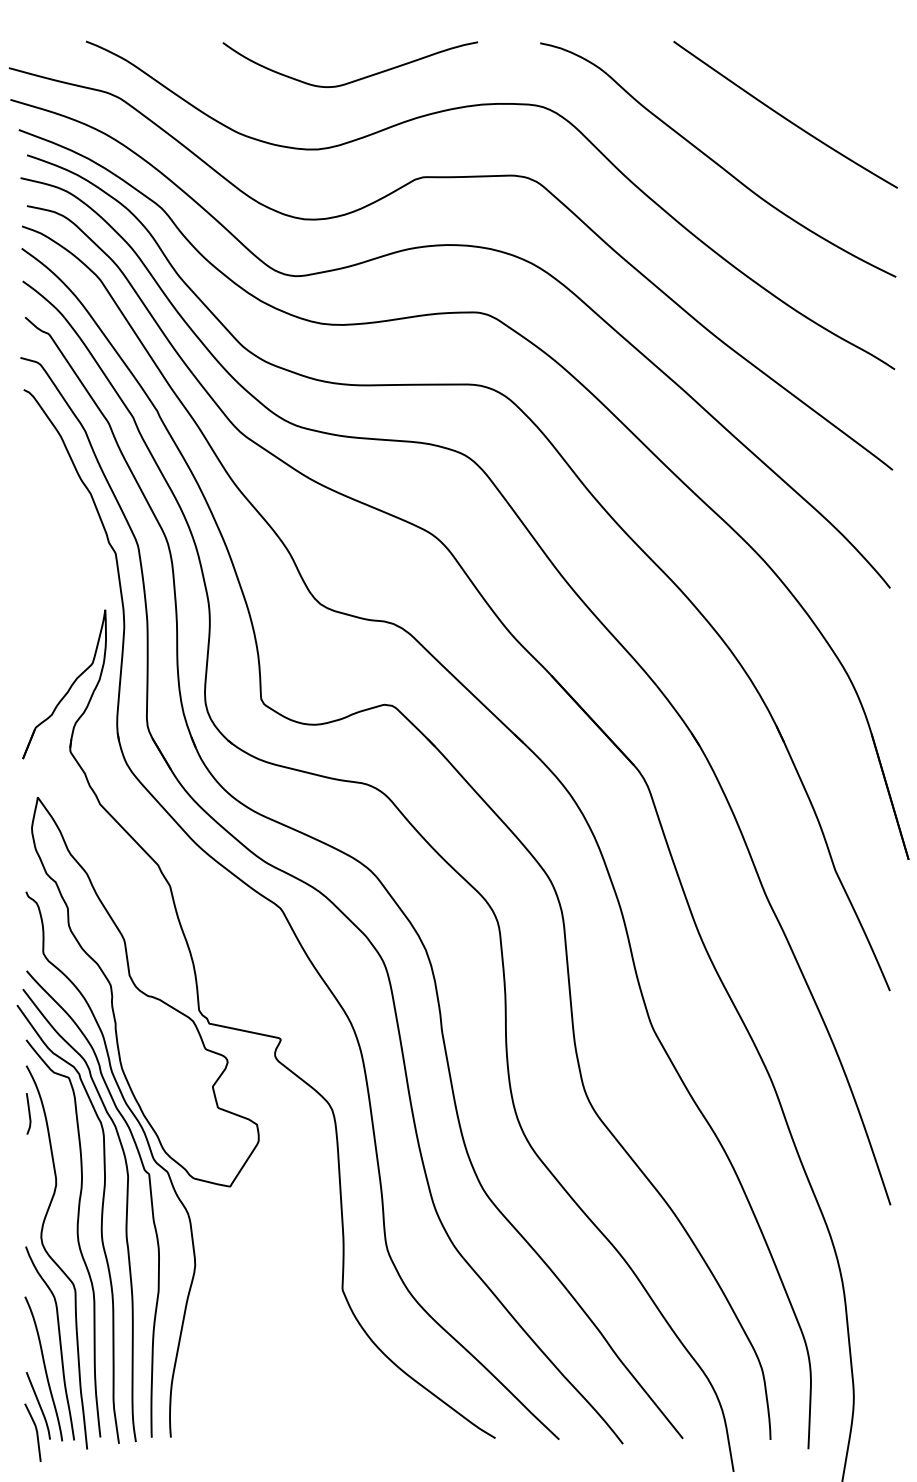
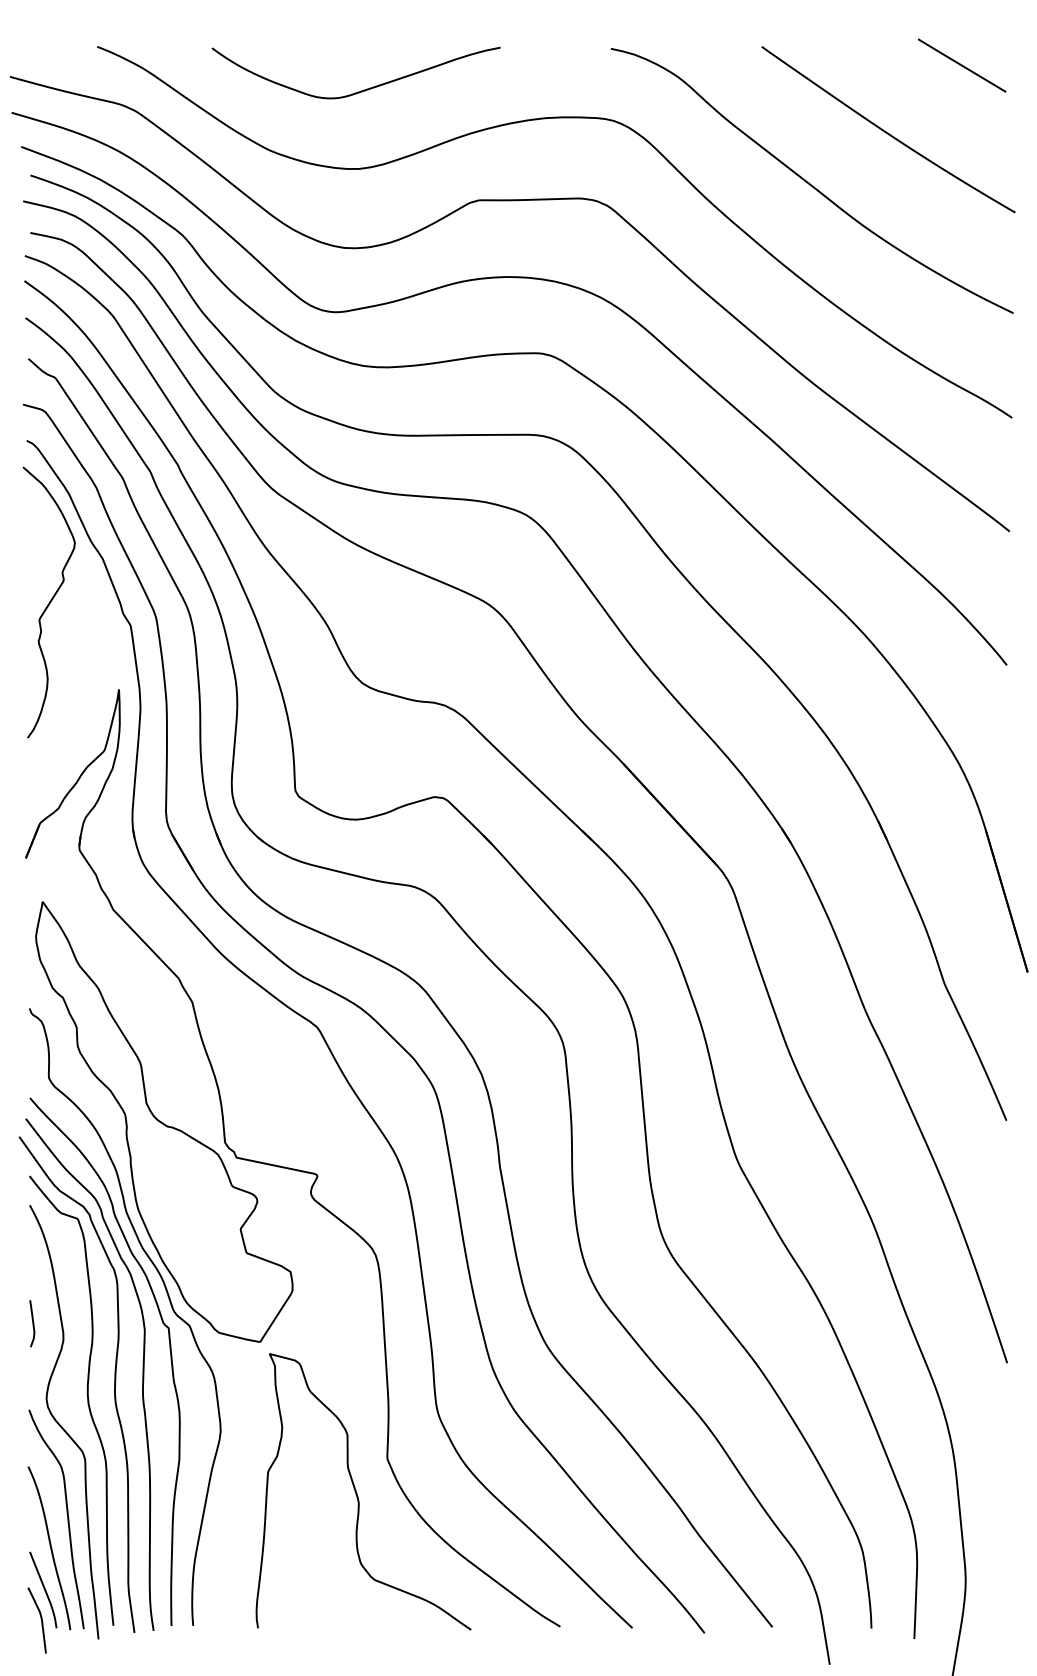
line: (851, 58) -> (962, 65), added
curve: (354, 80) -> (360, 90), moved
curve: (43, 532) -> (49, 602), added
curve: (28, 1113) -> (32, 1323), moved
curve: (316, 1320) -> (357, 1493), added

